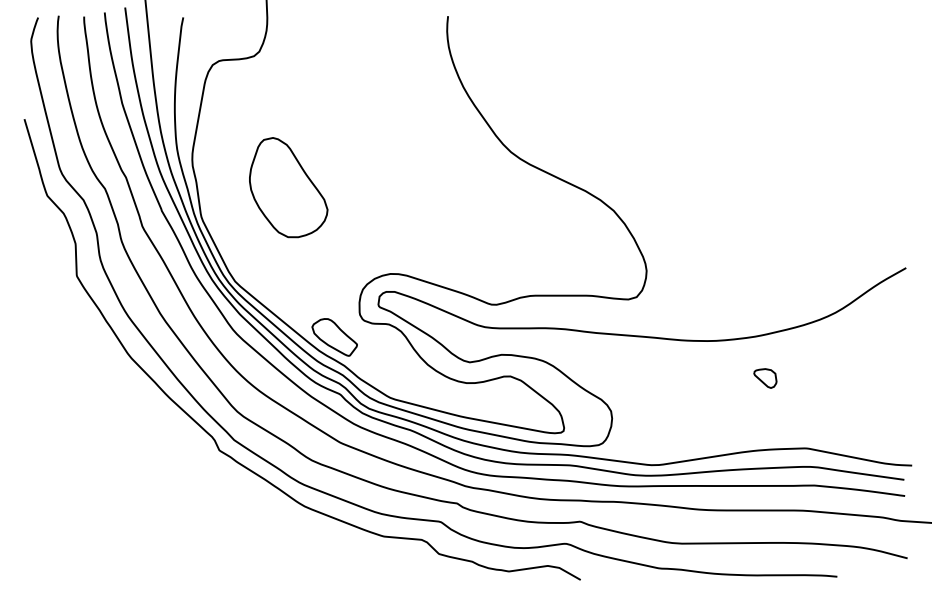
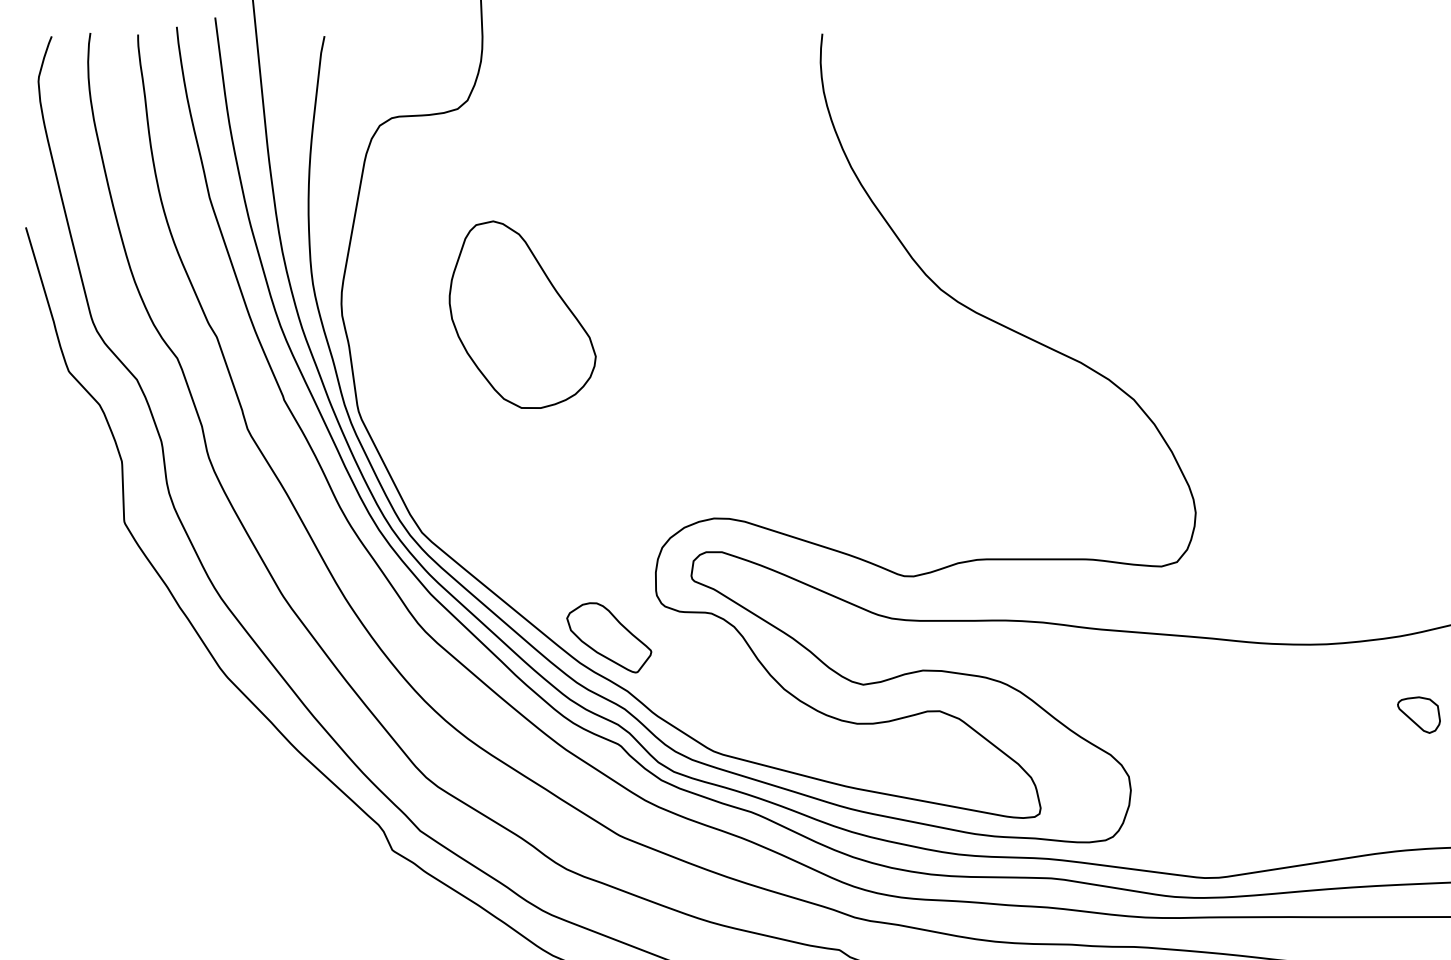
part: (288, 187) -> (522, 314), moved

